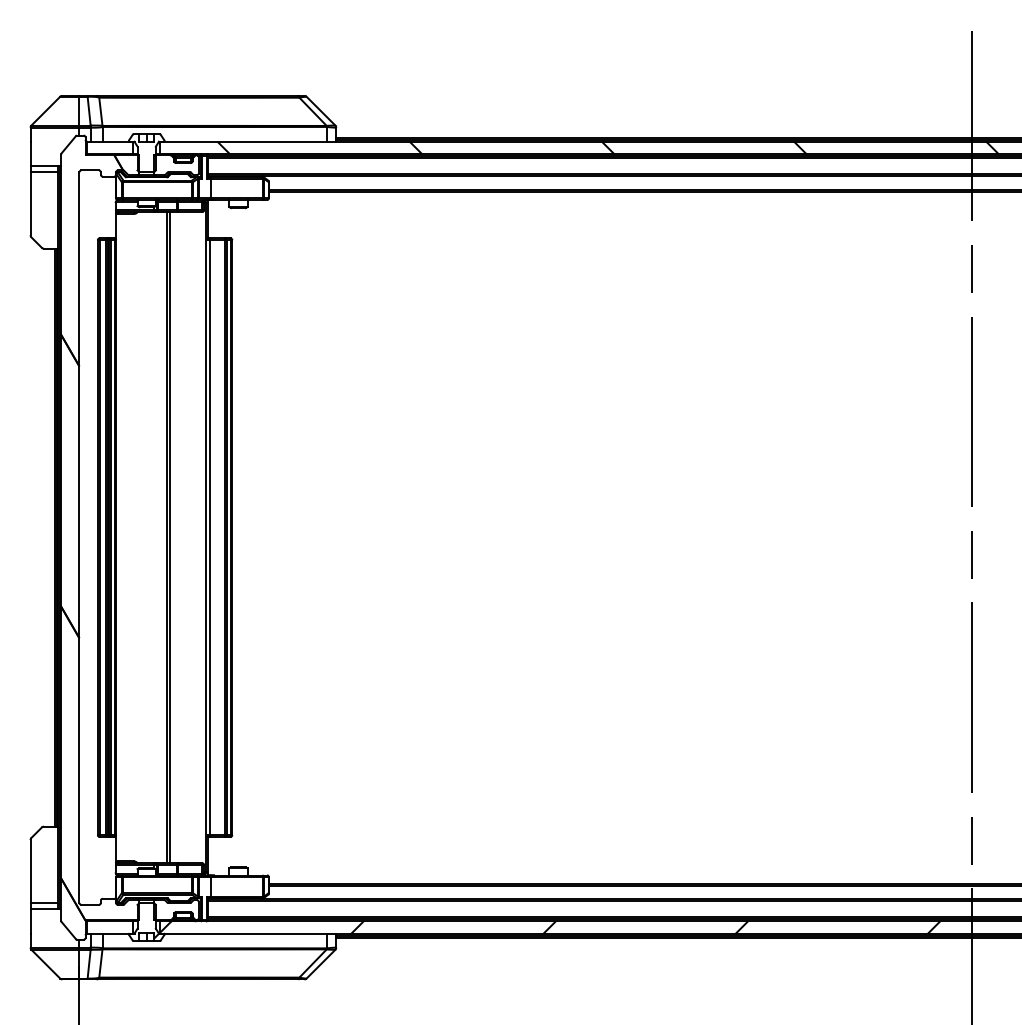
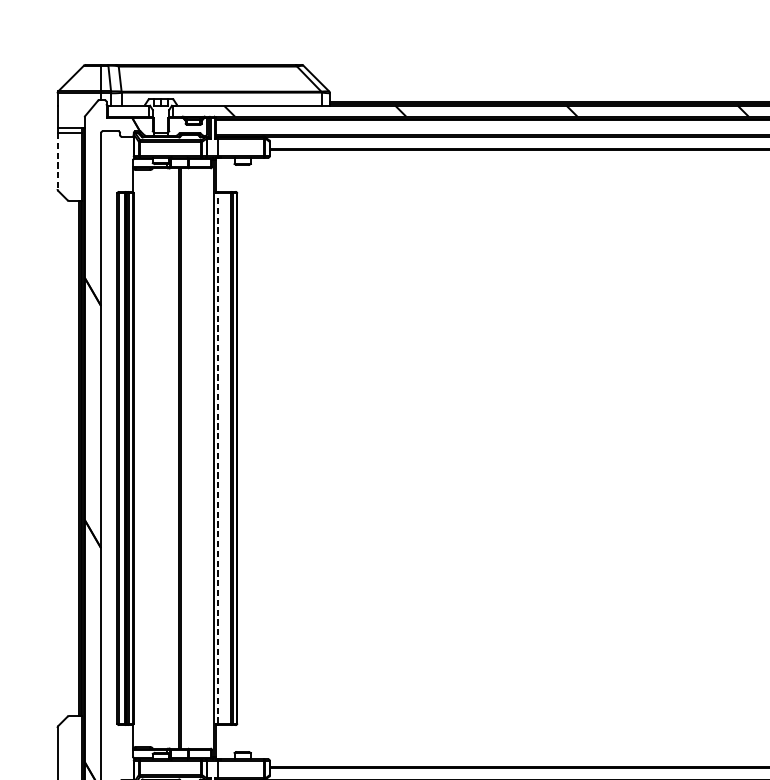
line: (30, 204) -> (57, 161), solid -> dashed
line: (210, 537) -> (217, 458), solid -> dashed

